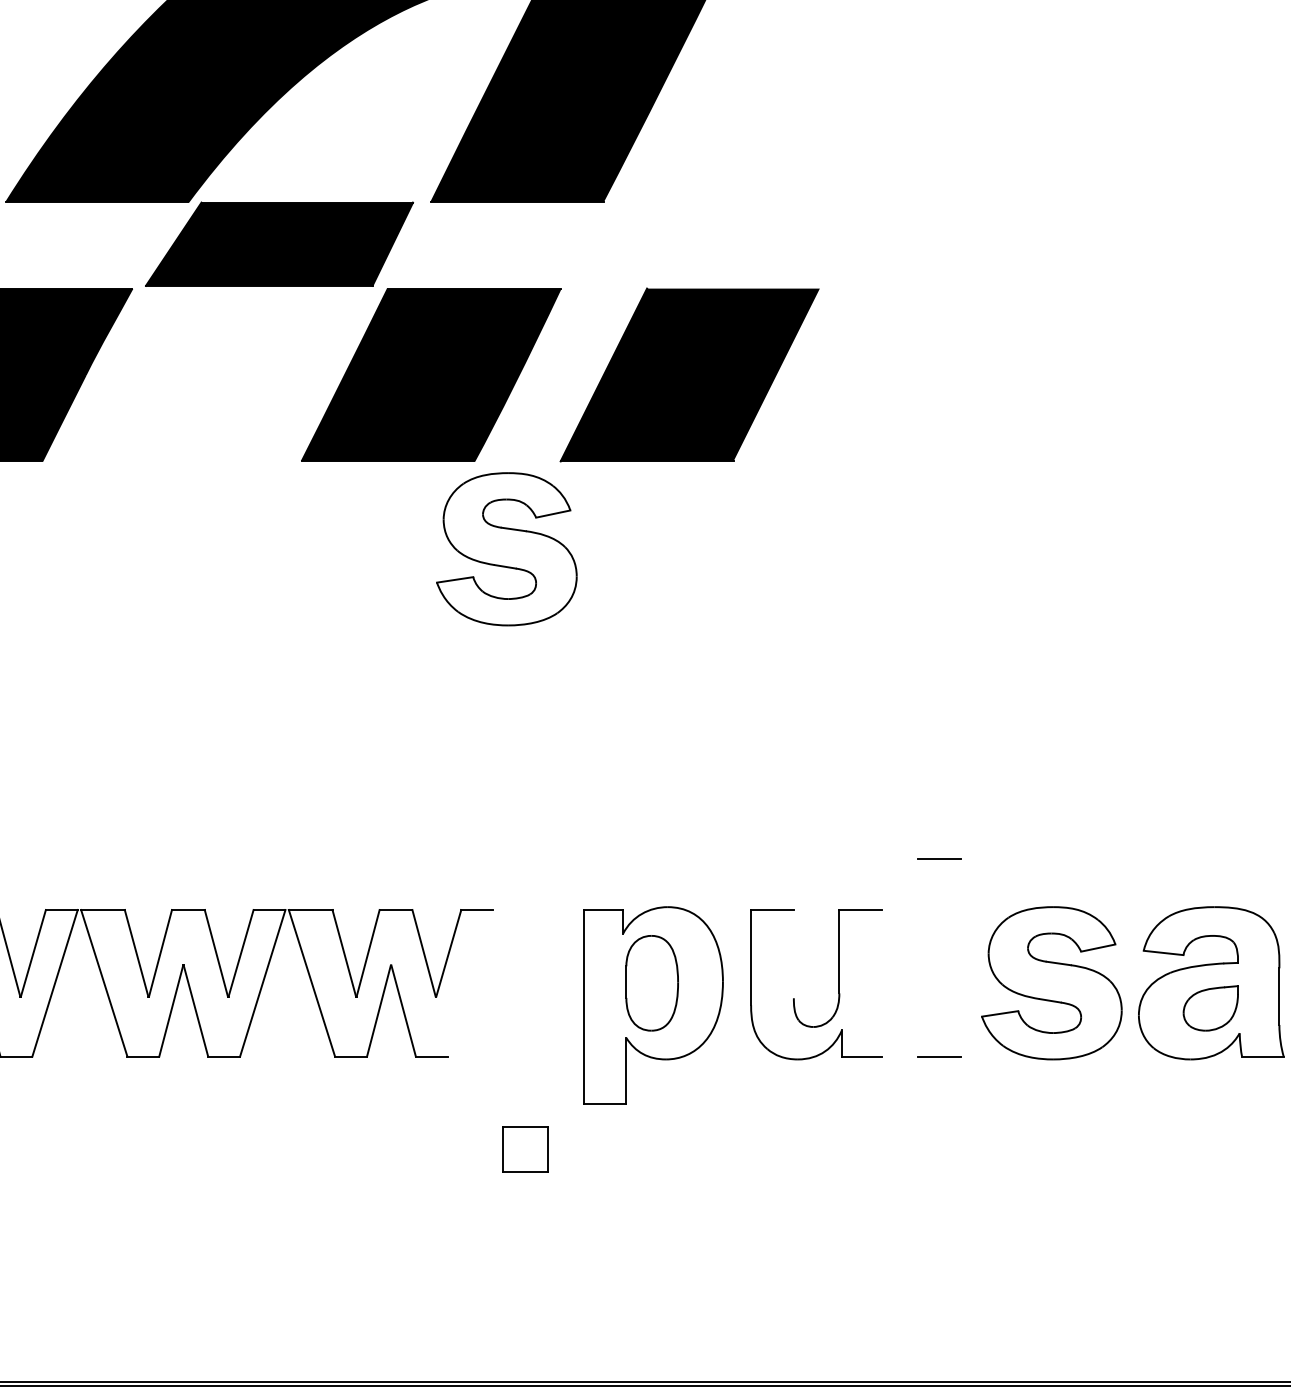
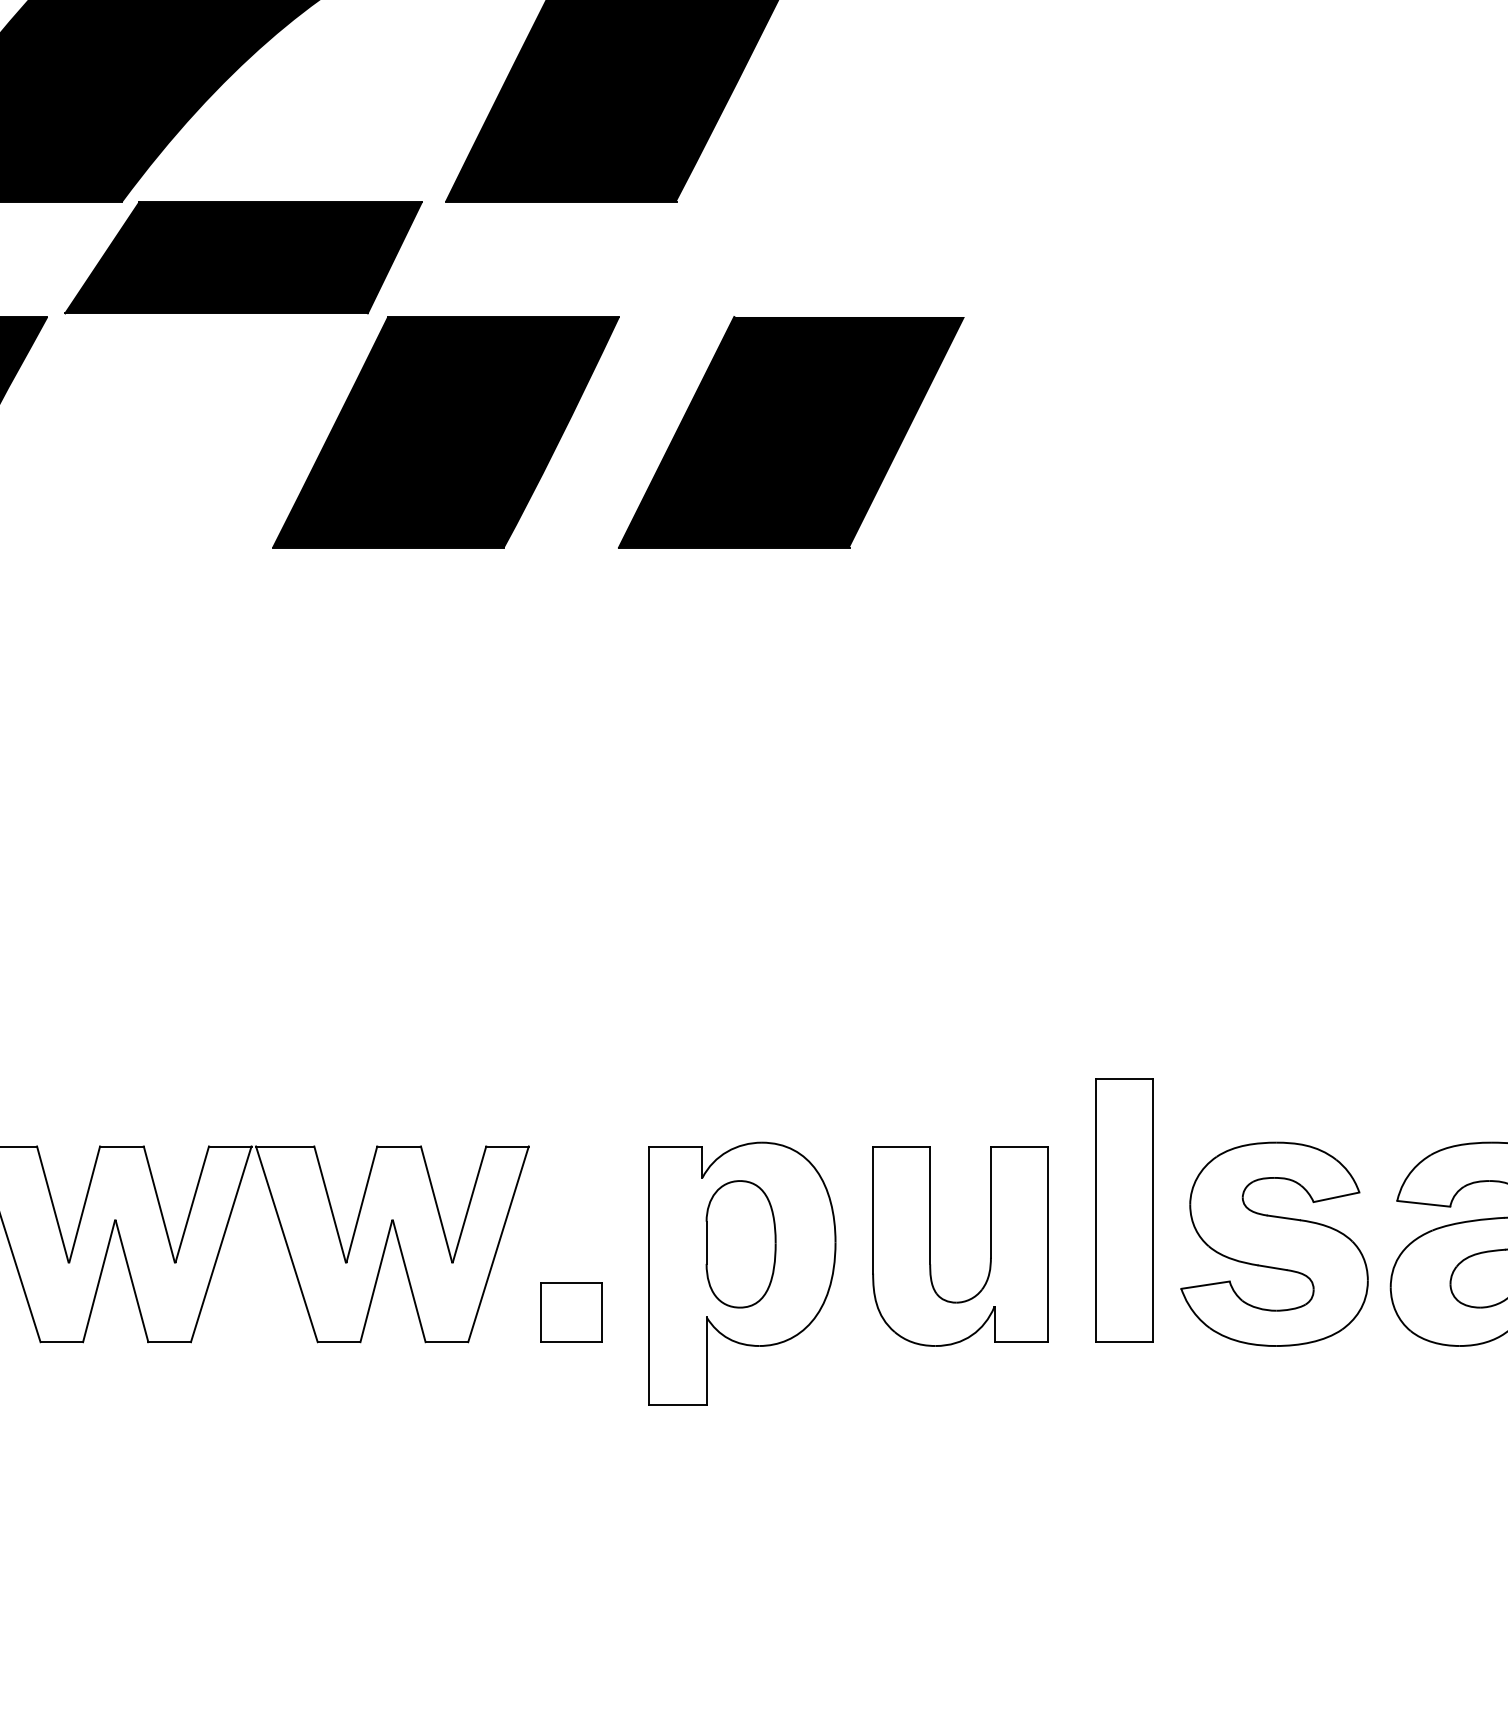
part: (506, 549) -> (546, 665), removed
line: (793, 954) -> (929, 1205), added
line: (918, 957) -> (1096, 1209), added
line: (961, 957) -> (1153, 1209), added
line: (470, 983) -> (498, 1244), added
line: (882, 983) -> (1048, 1244), added
part: (525, 1149) -> (571, 1312), moved

